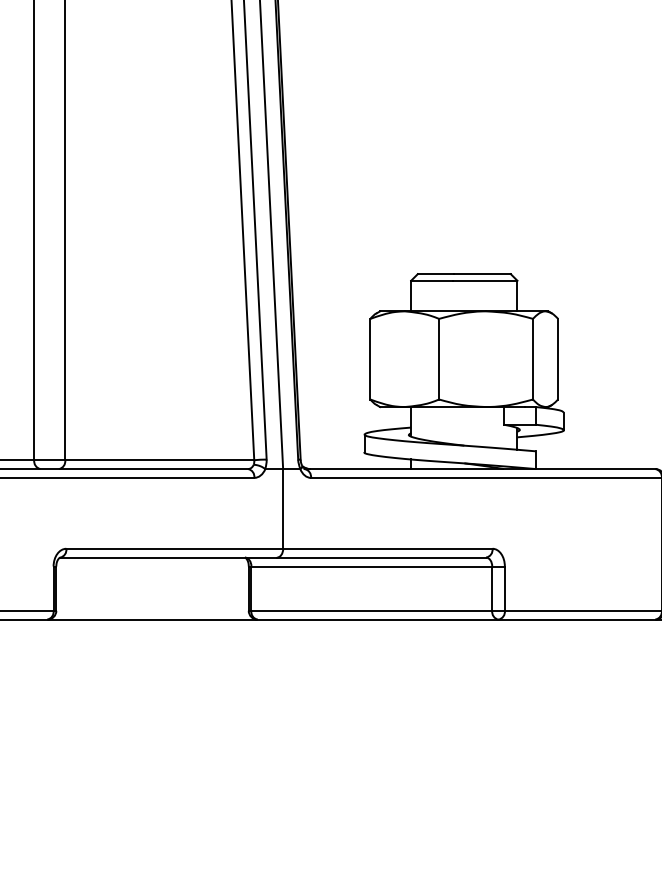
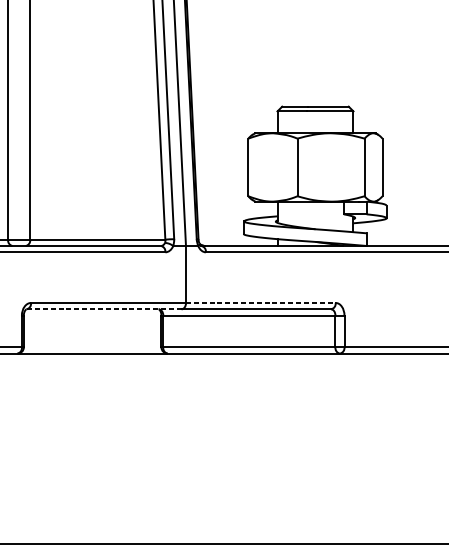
line: (387, 548) -> (260, 302), solid -> dashed
line: (168, 557) -> (104, 309), solid -> dashed

